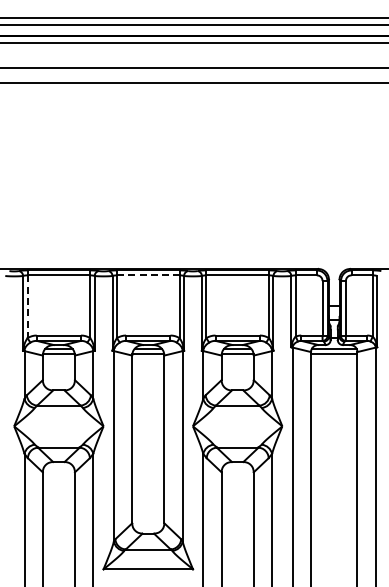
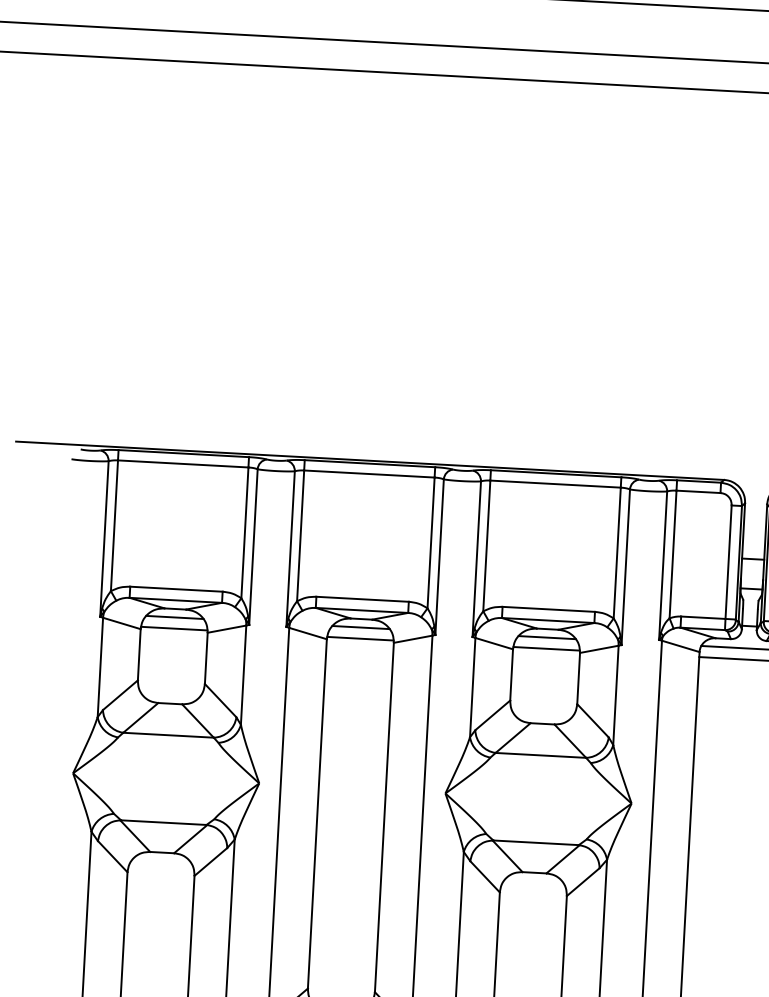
line: (148, 275) -> (369, 474), dashed -> solid
line: (27, 307) -> (114, 527), dashed -> solid

